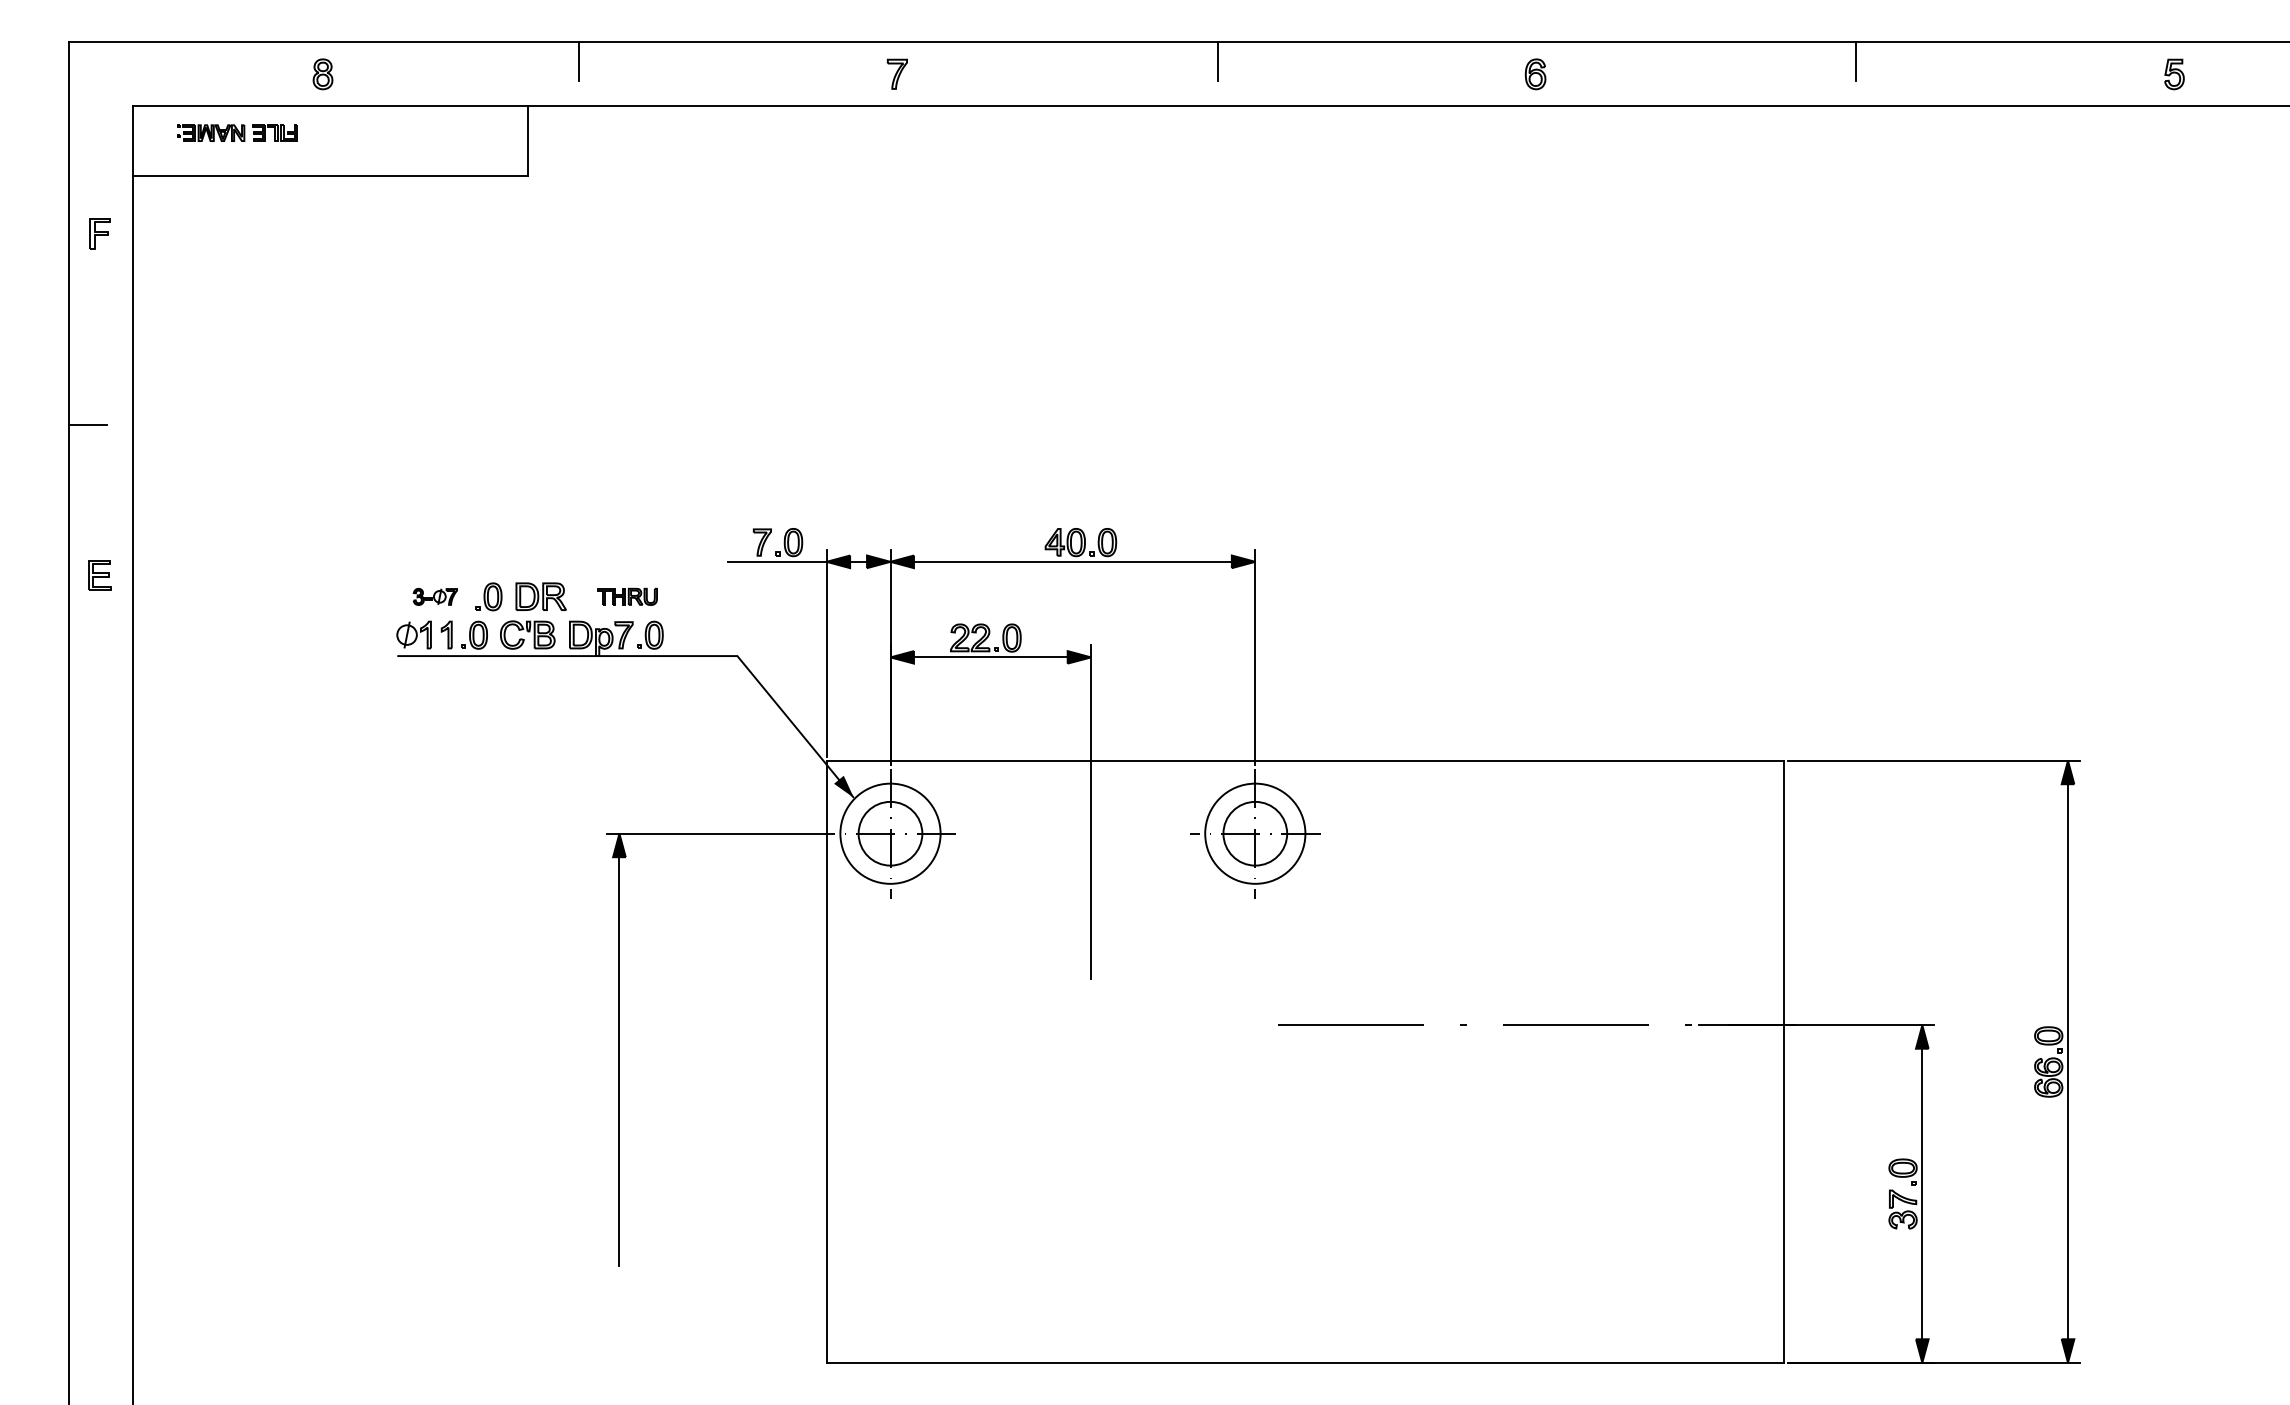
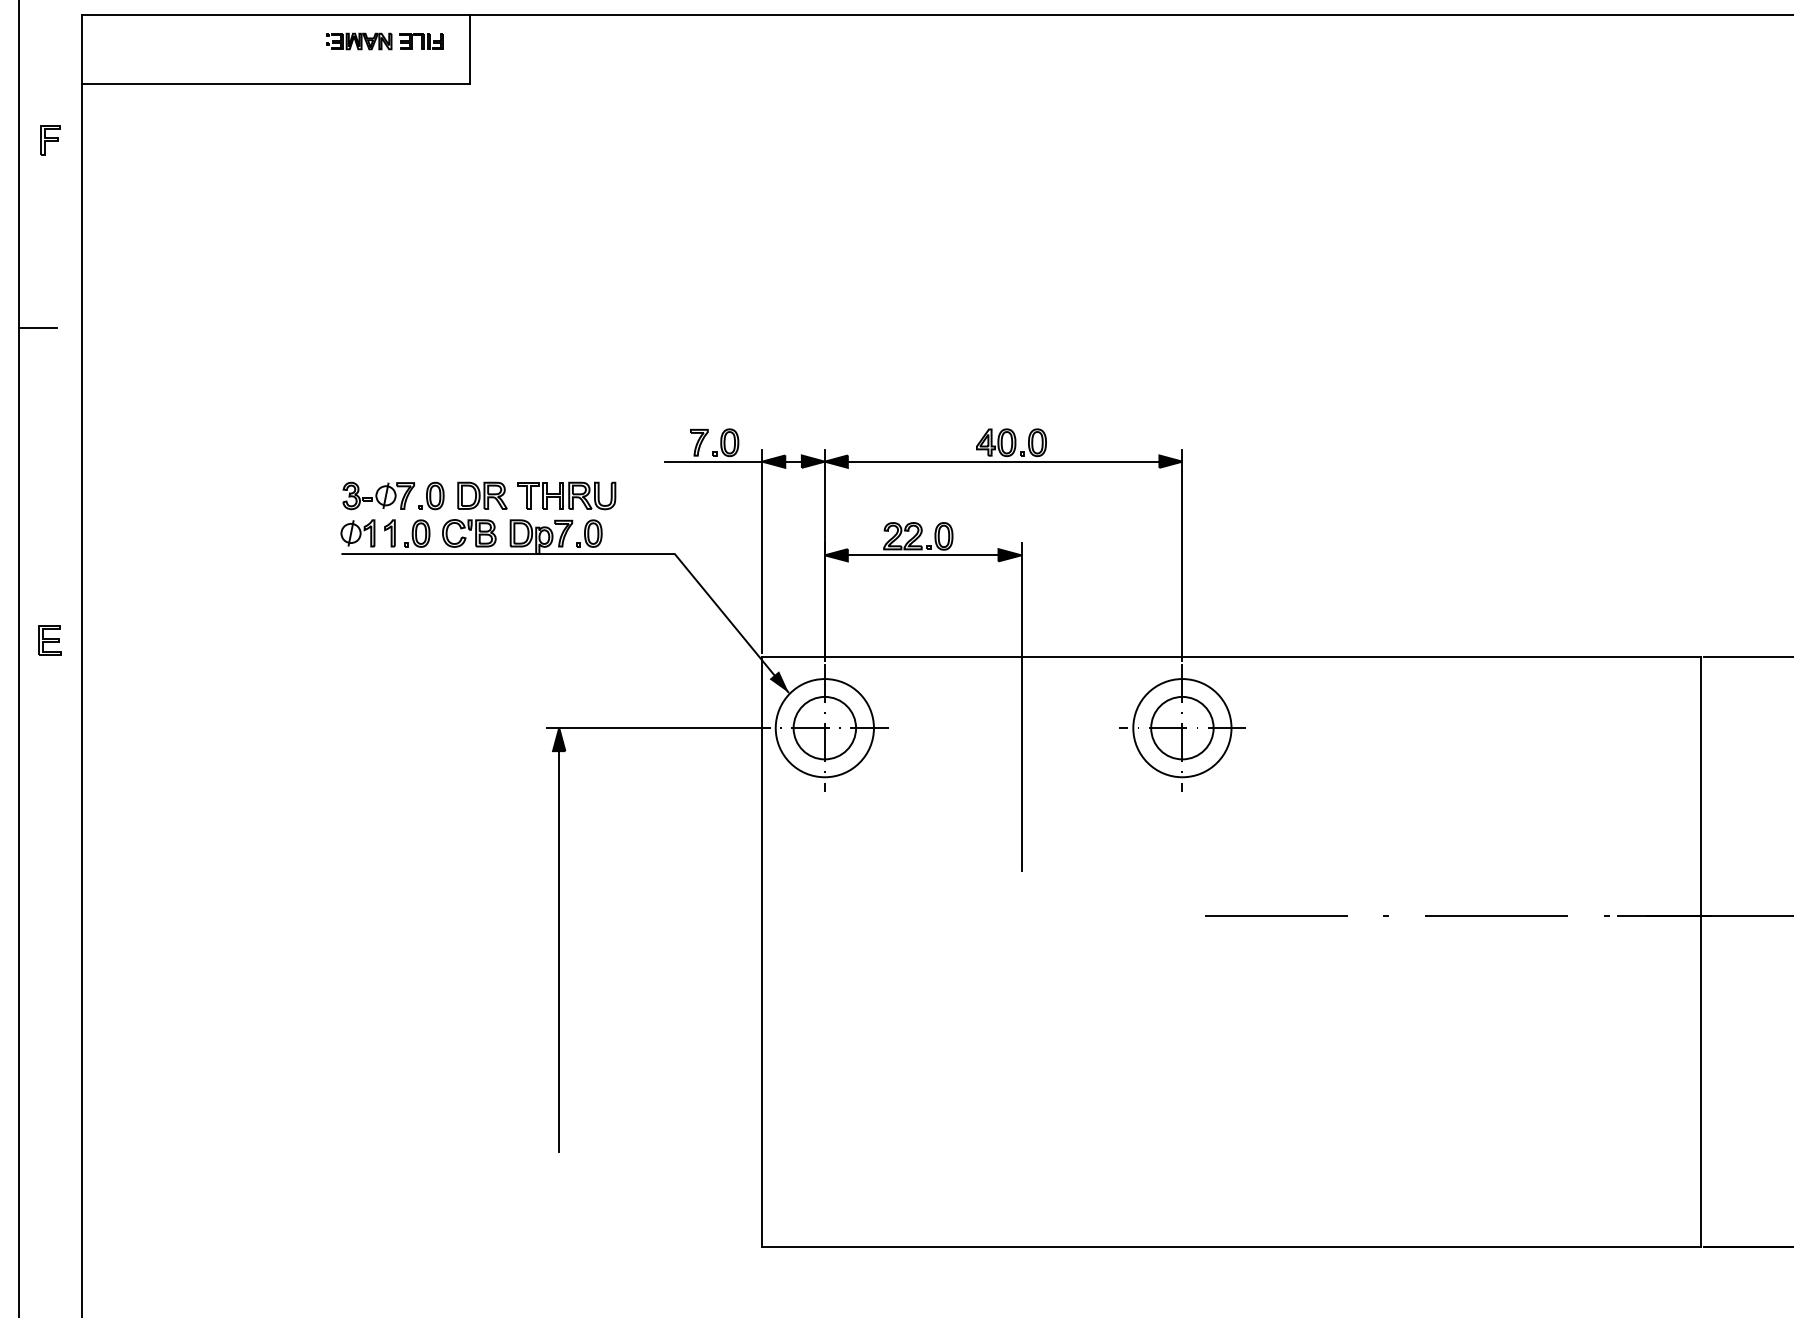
part: (237, 132) -> (384, 40), moved
part: (99, 575) -> (49, 640), moved
part: (435, 596) -> (378, 495), size x1.67
part: (627, 596) -> (567, 495), size x1.67

